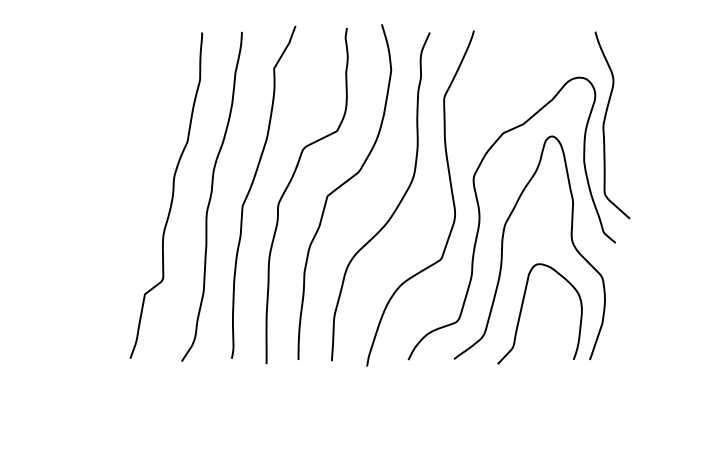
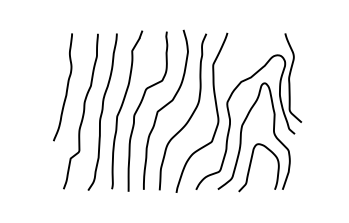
curve: (136, 145) -> (66, 87), added

